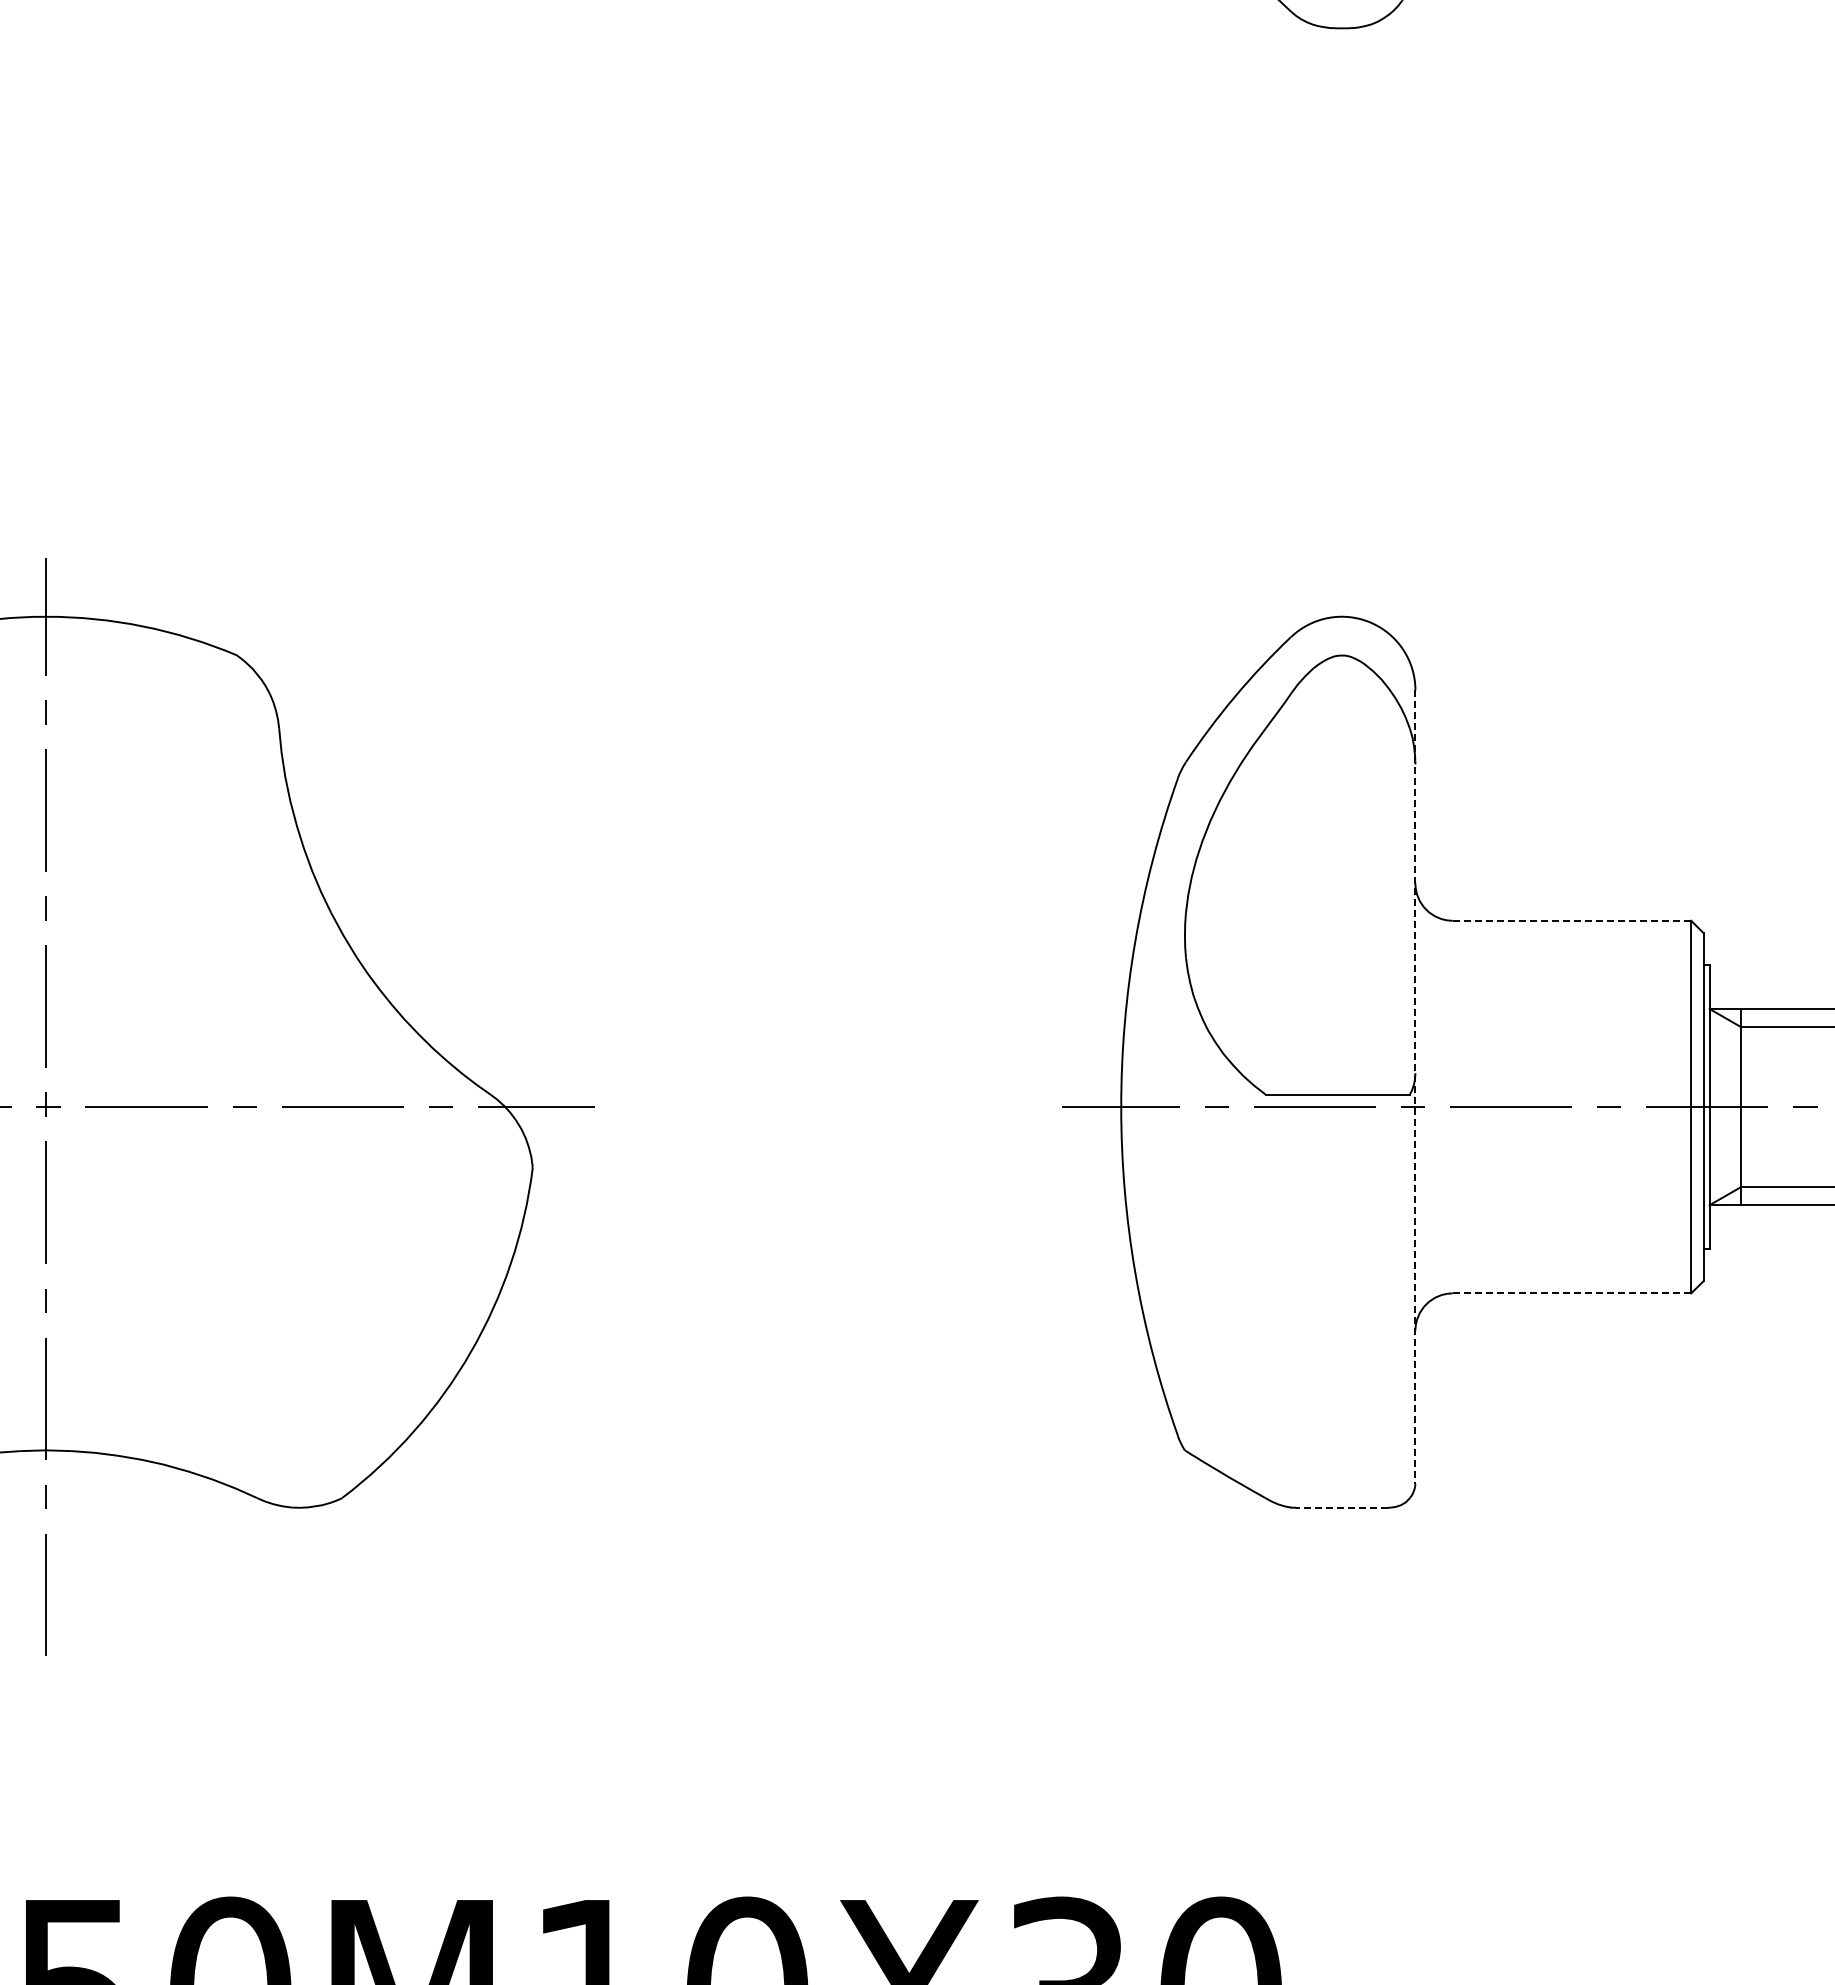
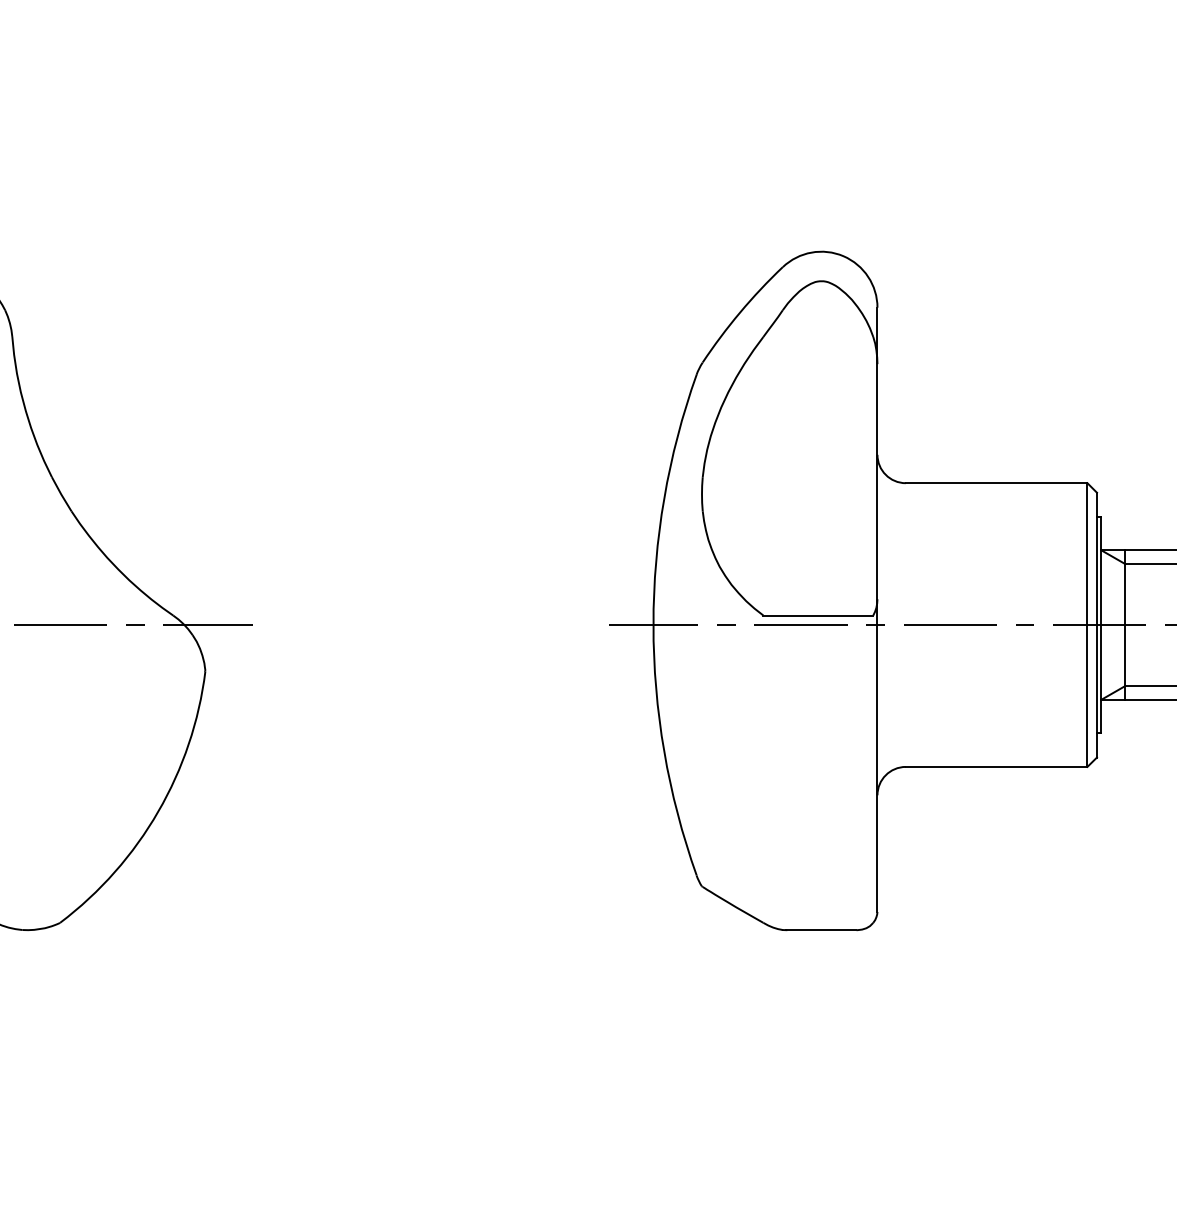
line: (1572, 920) -> (997, 482), dashed -> solid
line: (1415, 1087) -> (877, 610), dashed -> solid
line: (1571, 1293) -> (996, 766), dashed -> solid
line: (1341, 1507) -> (821, 929), dashed -> solid

